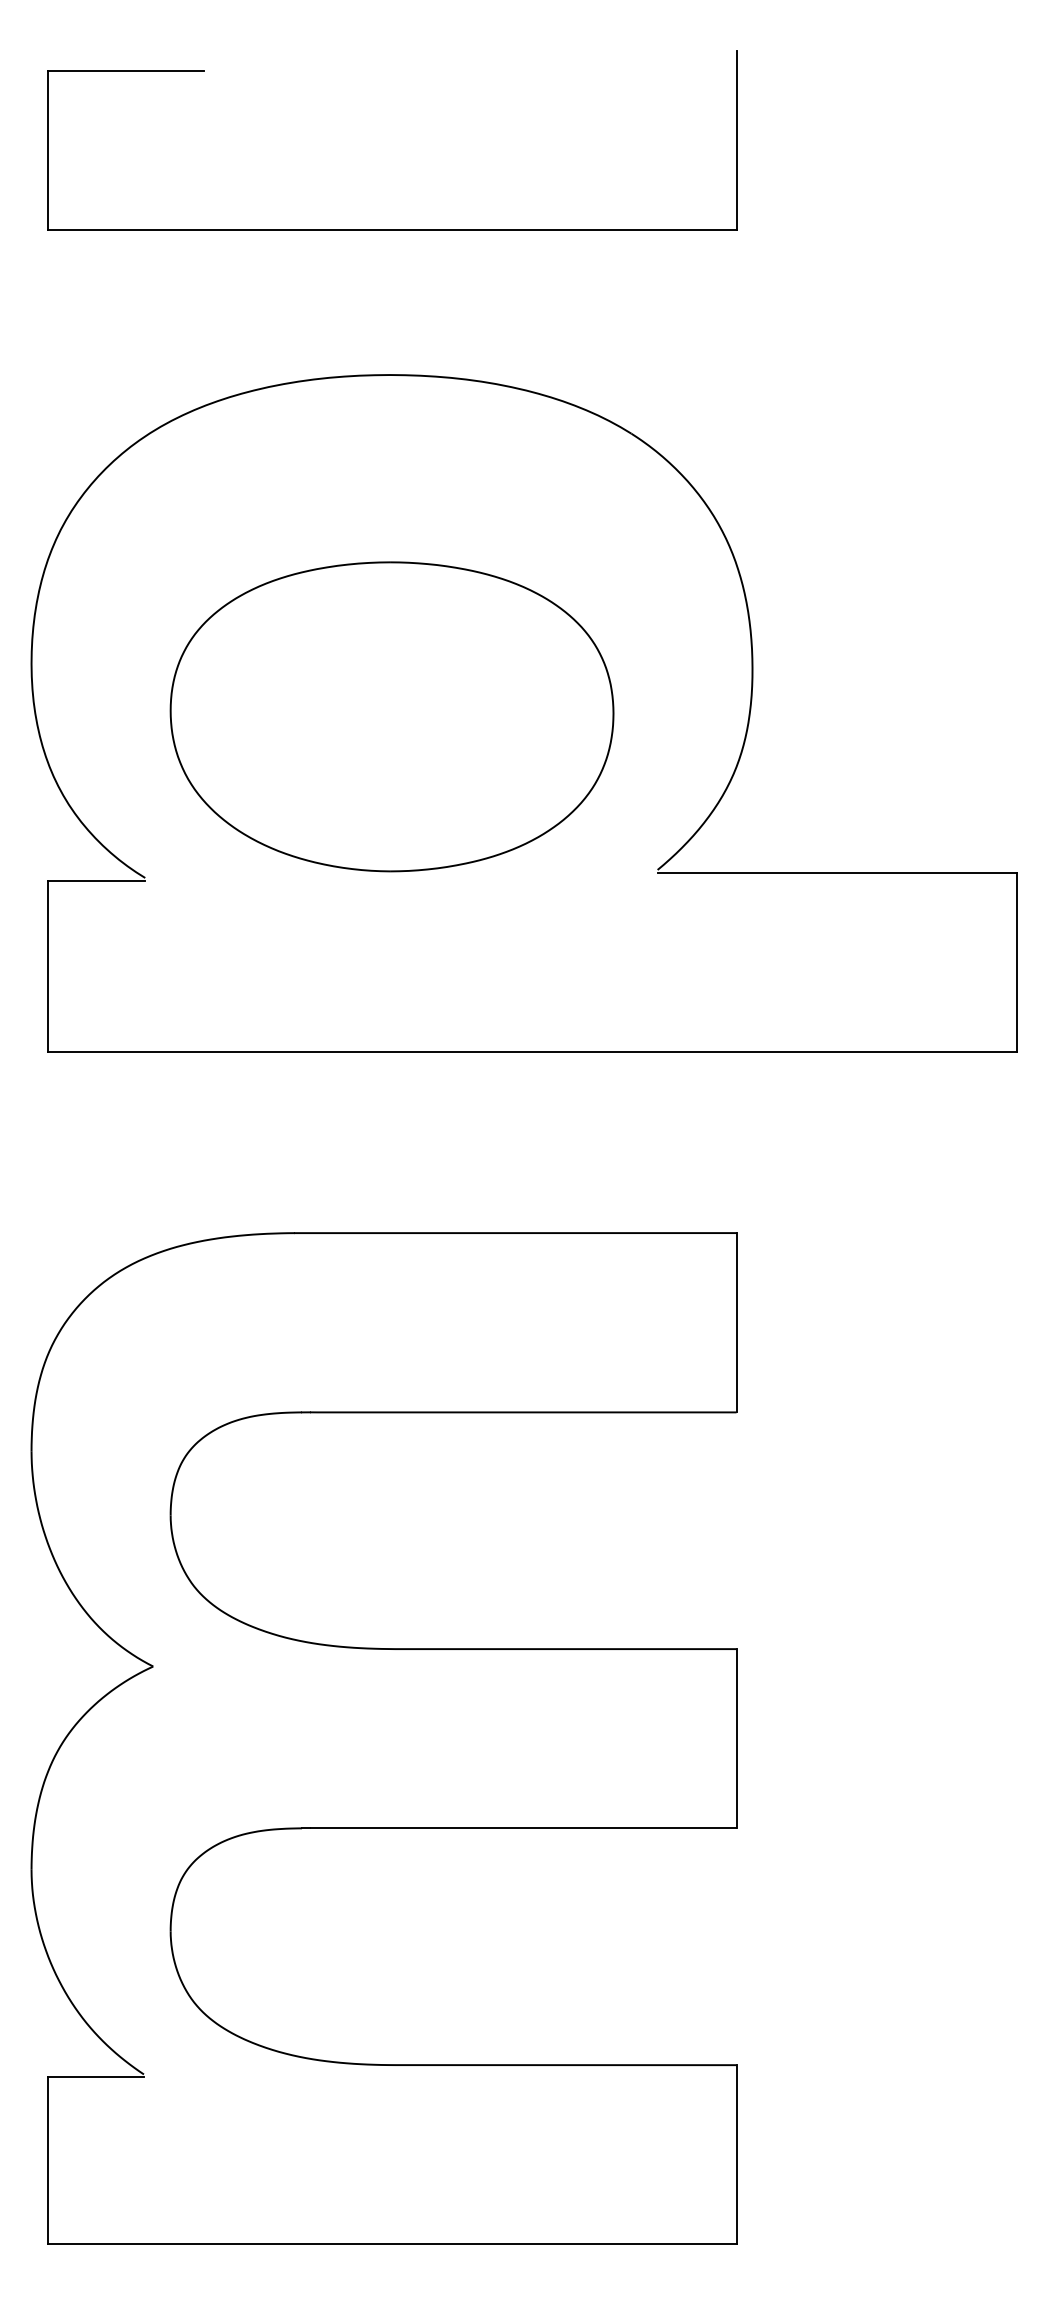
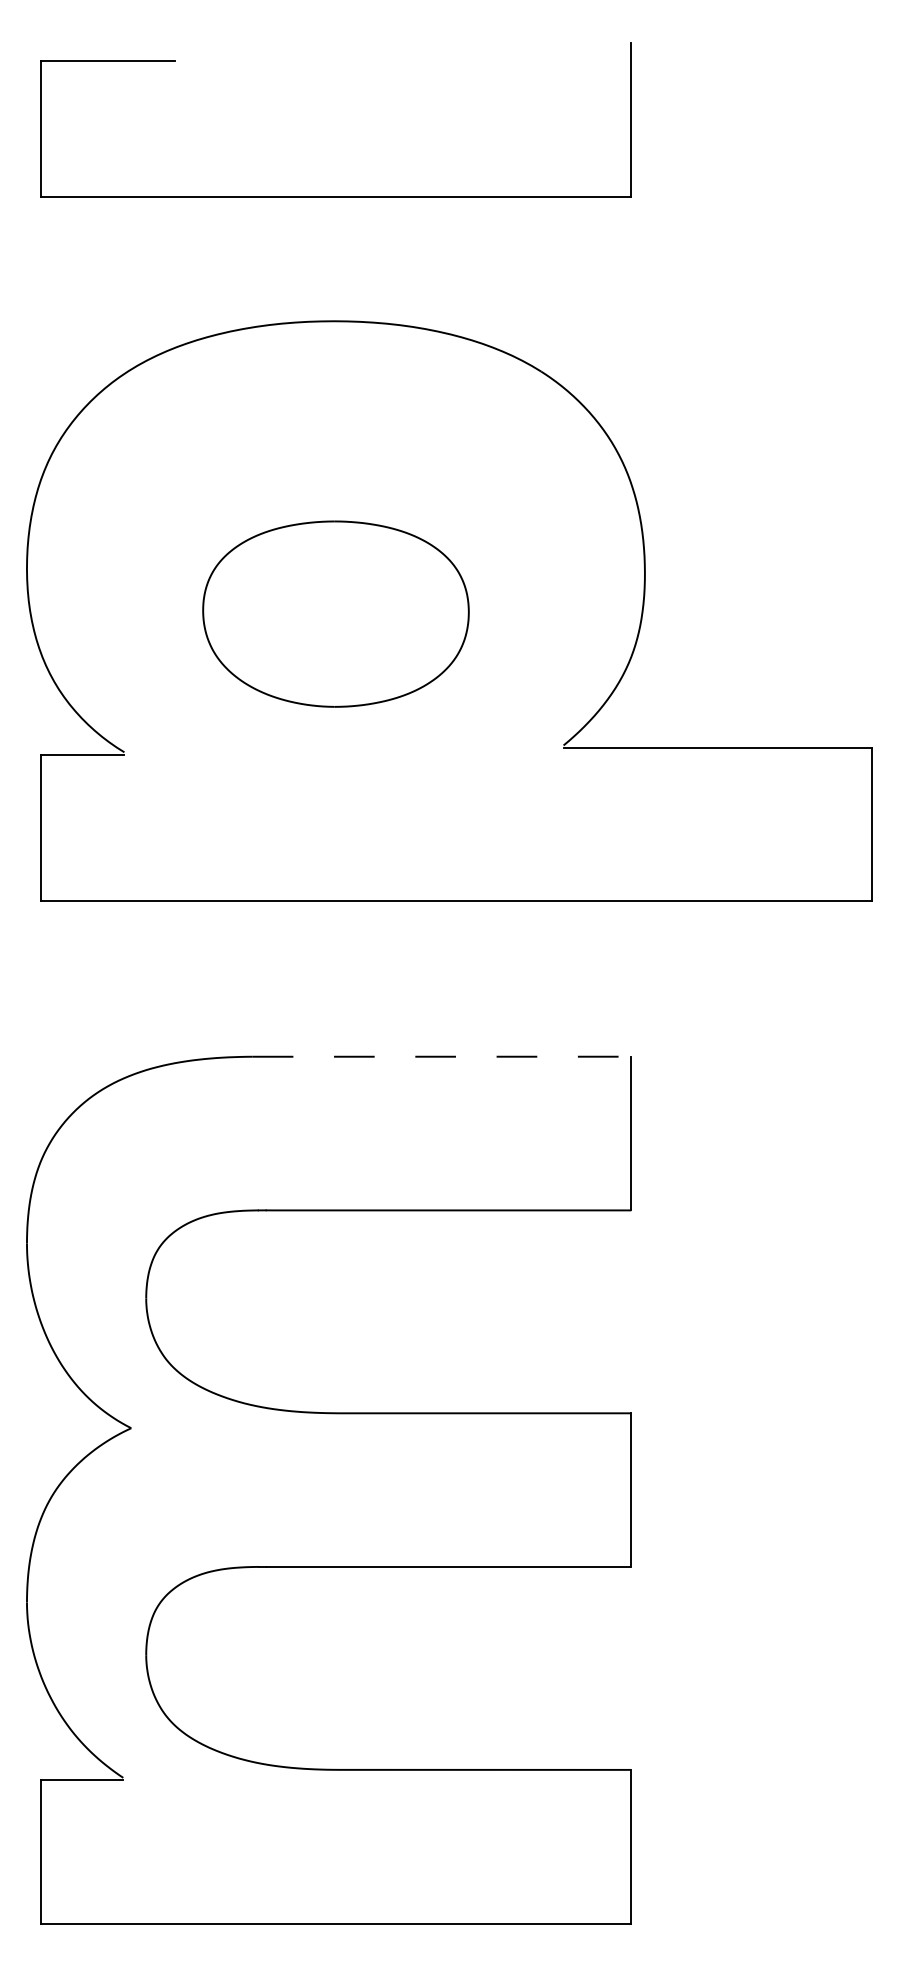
part: (391, 715) -> (335, 613), size x0.7
line: (516, 1232) -> (442, 1056), solid -> dashed

